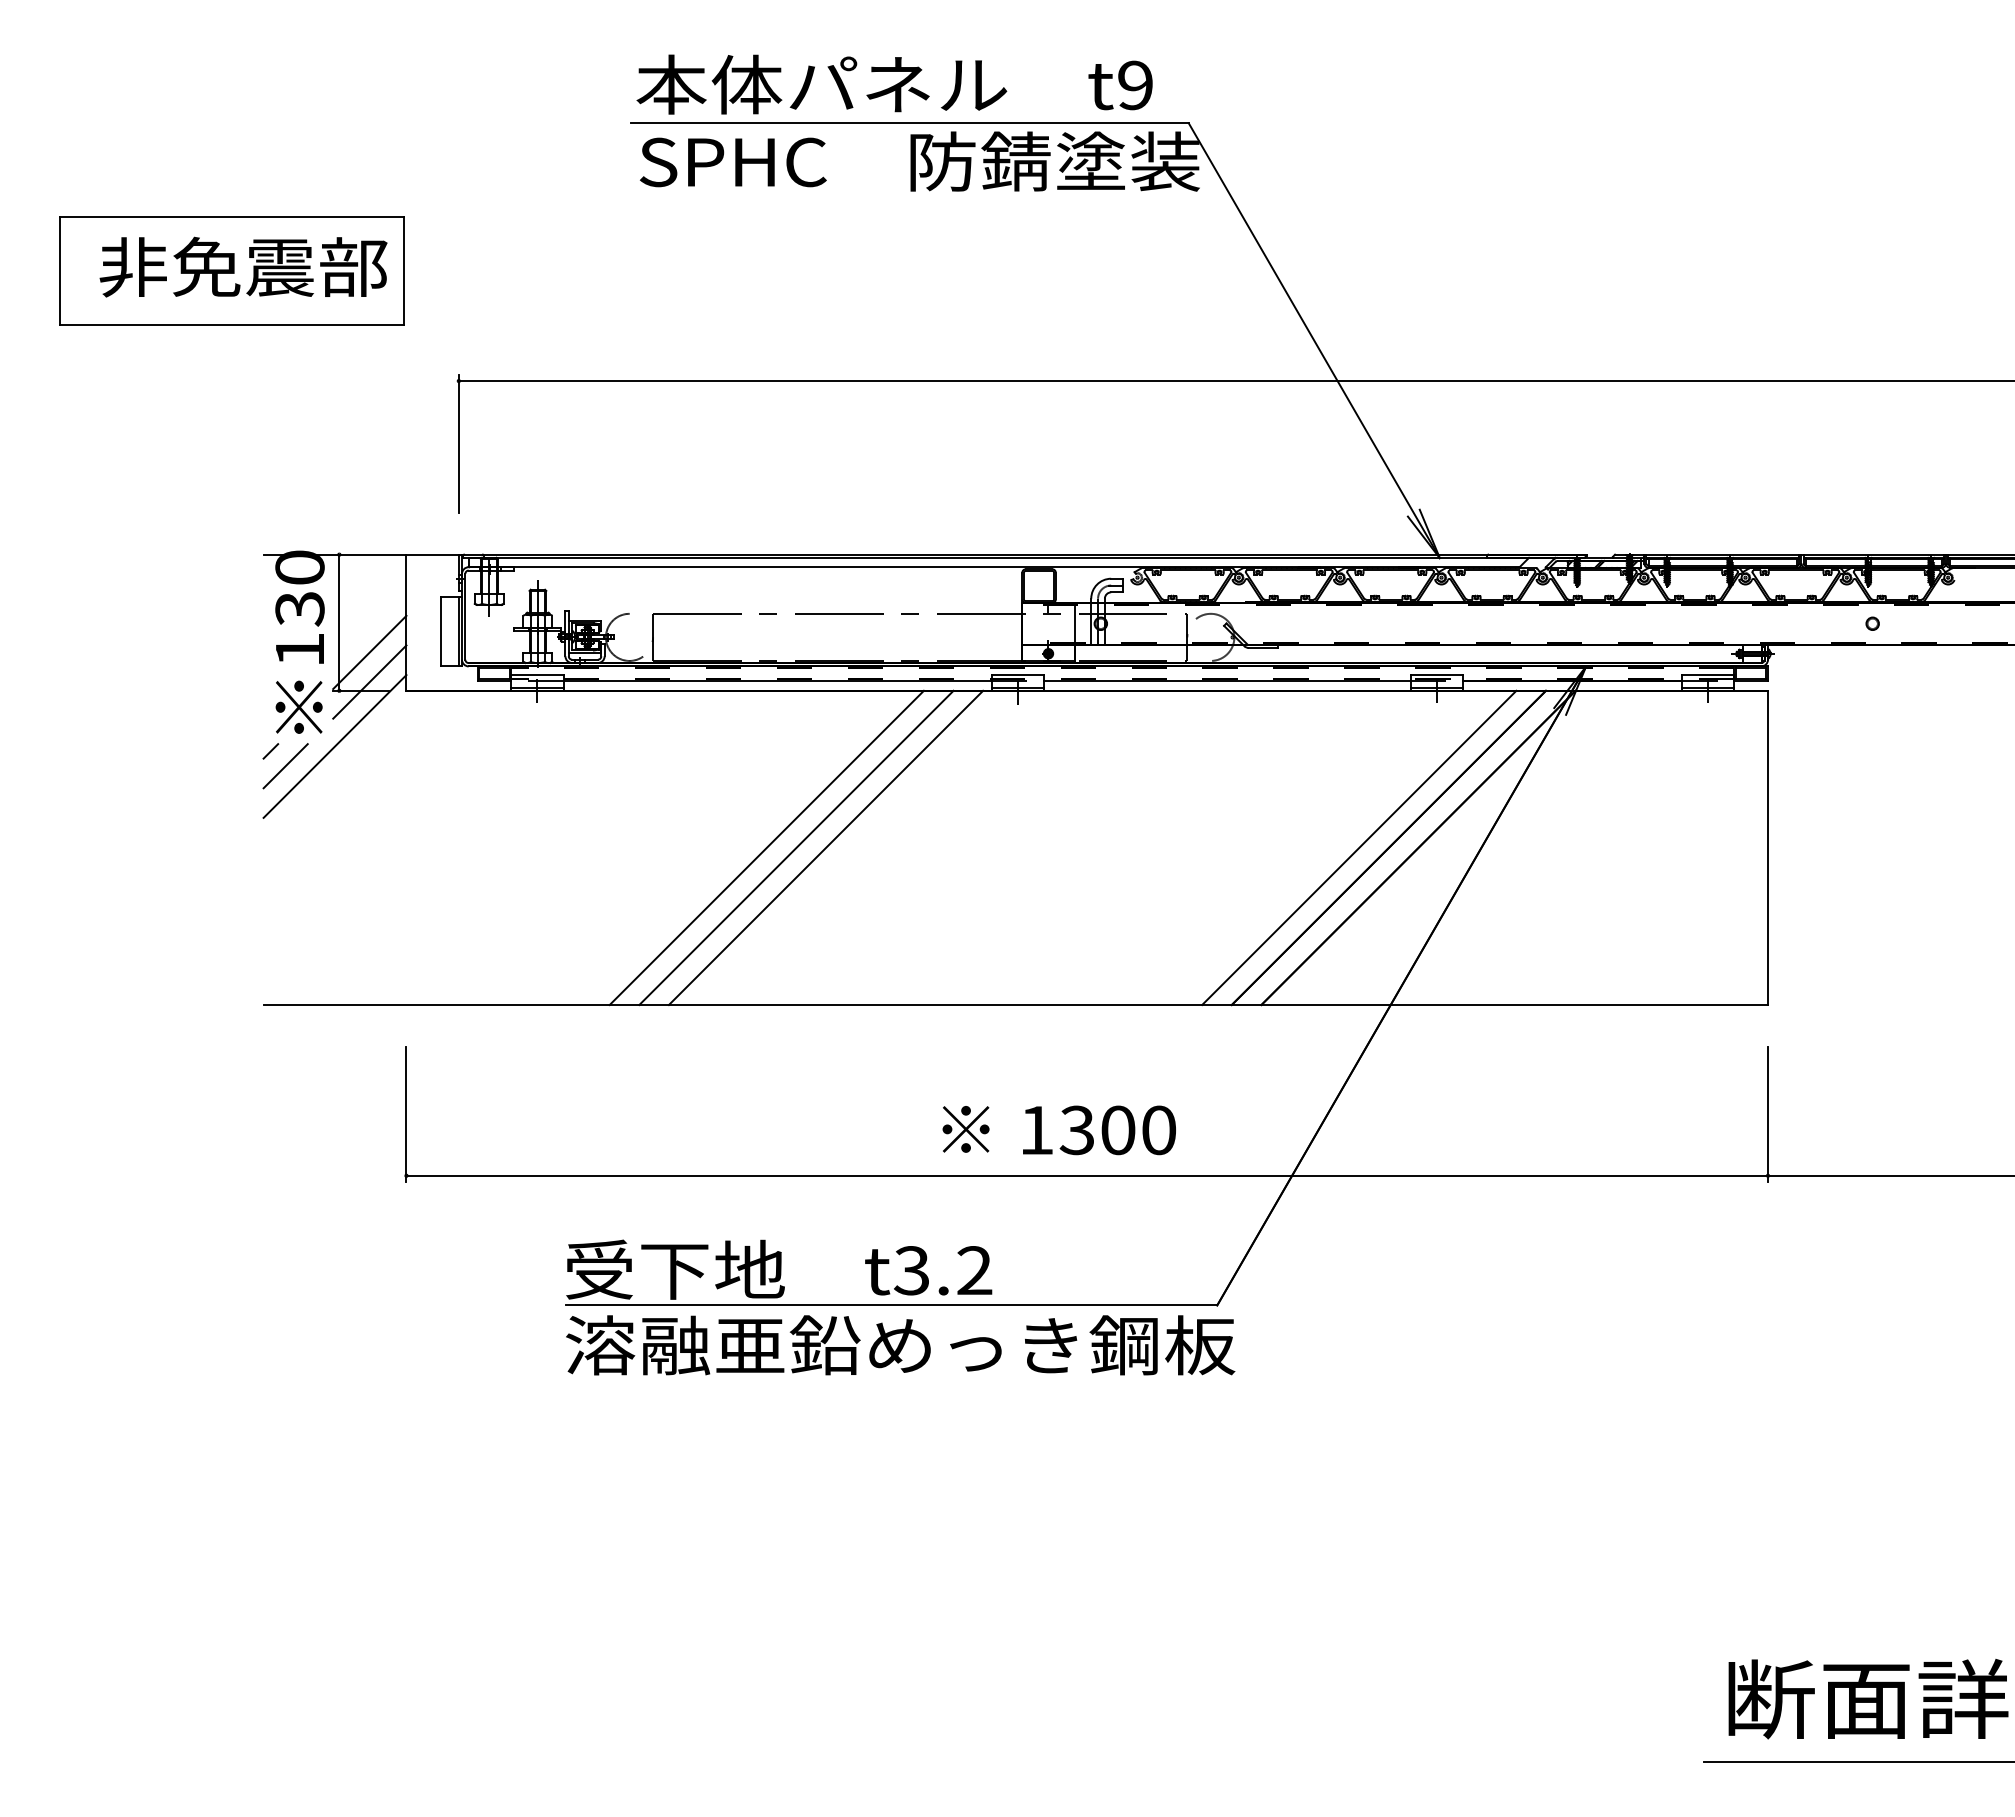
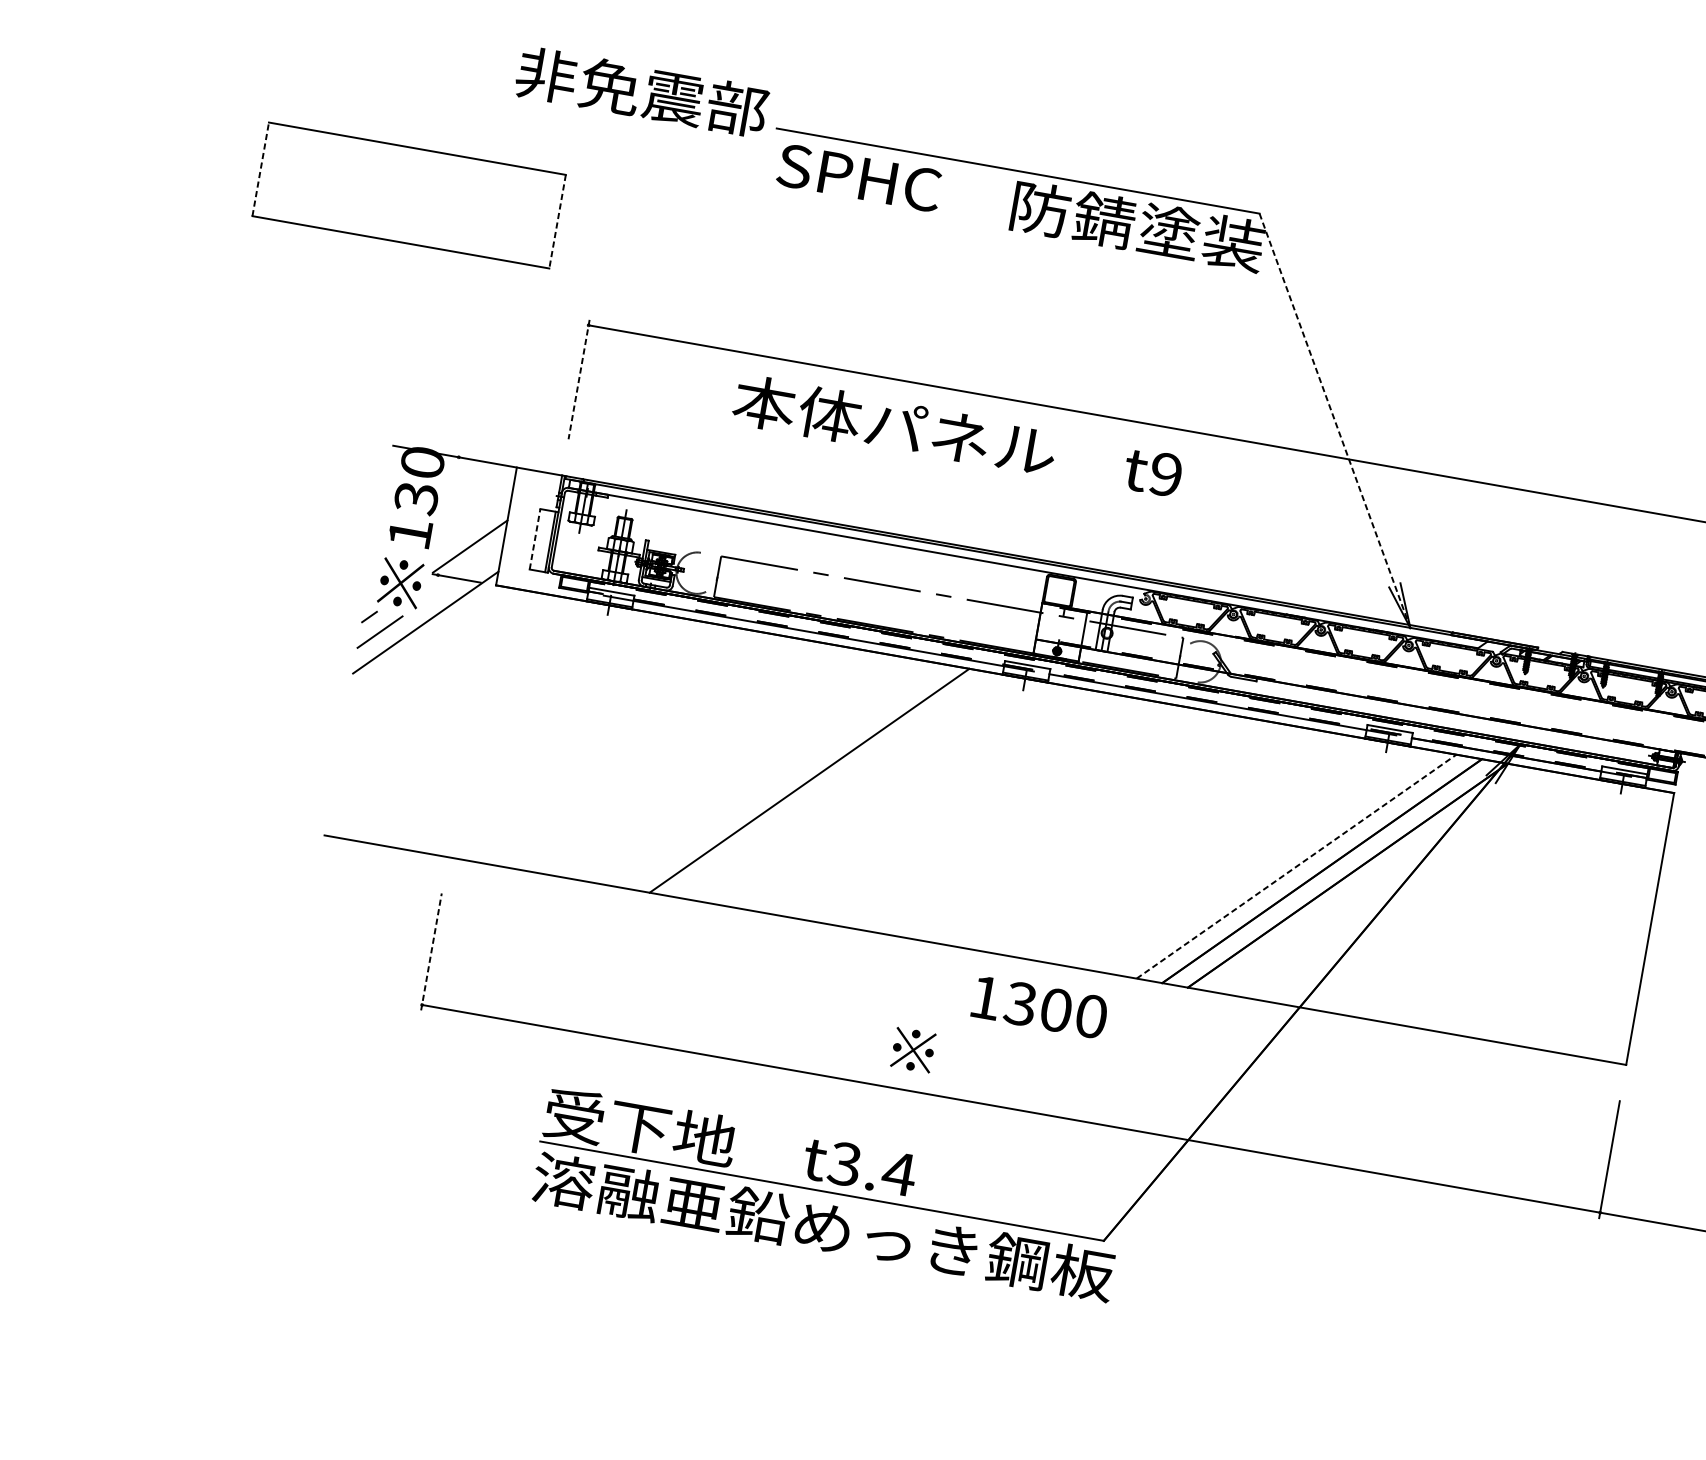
text: (894, 84) -> (957, 437), moved
text: (243, 266) -> (642, 91), moved
line: (60, 270) -> (260, 168), solid -> dashed
line: (403, 271) -> (557, 222), solid -> dashed
line: (1314, 341) -> (1335, 421), solid -> dashed
line: (458, 443) -> (578, 379), solid -> dashed
line: (339, 622) -> (448, 516), removed
line: (441, 631) -> (535, 539), solid -> dashed
line: (369, 681) -> (465, 571), removed
line: (766, 847) -> (783, 775), removed
line: (825, 847) -> (834, 784), removed
line: (1359, 847) -> (1296, 866), solid -> dashed
line: (406, 1114) -> (431, 951), solid -> dashed
text: (1099, 1130) -> (1039, 1007), moved
text: (974, 1270) -> (899, 1173), t3.2 -> t3.4

